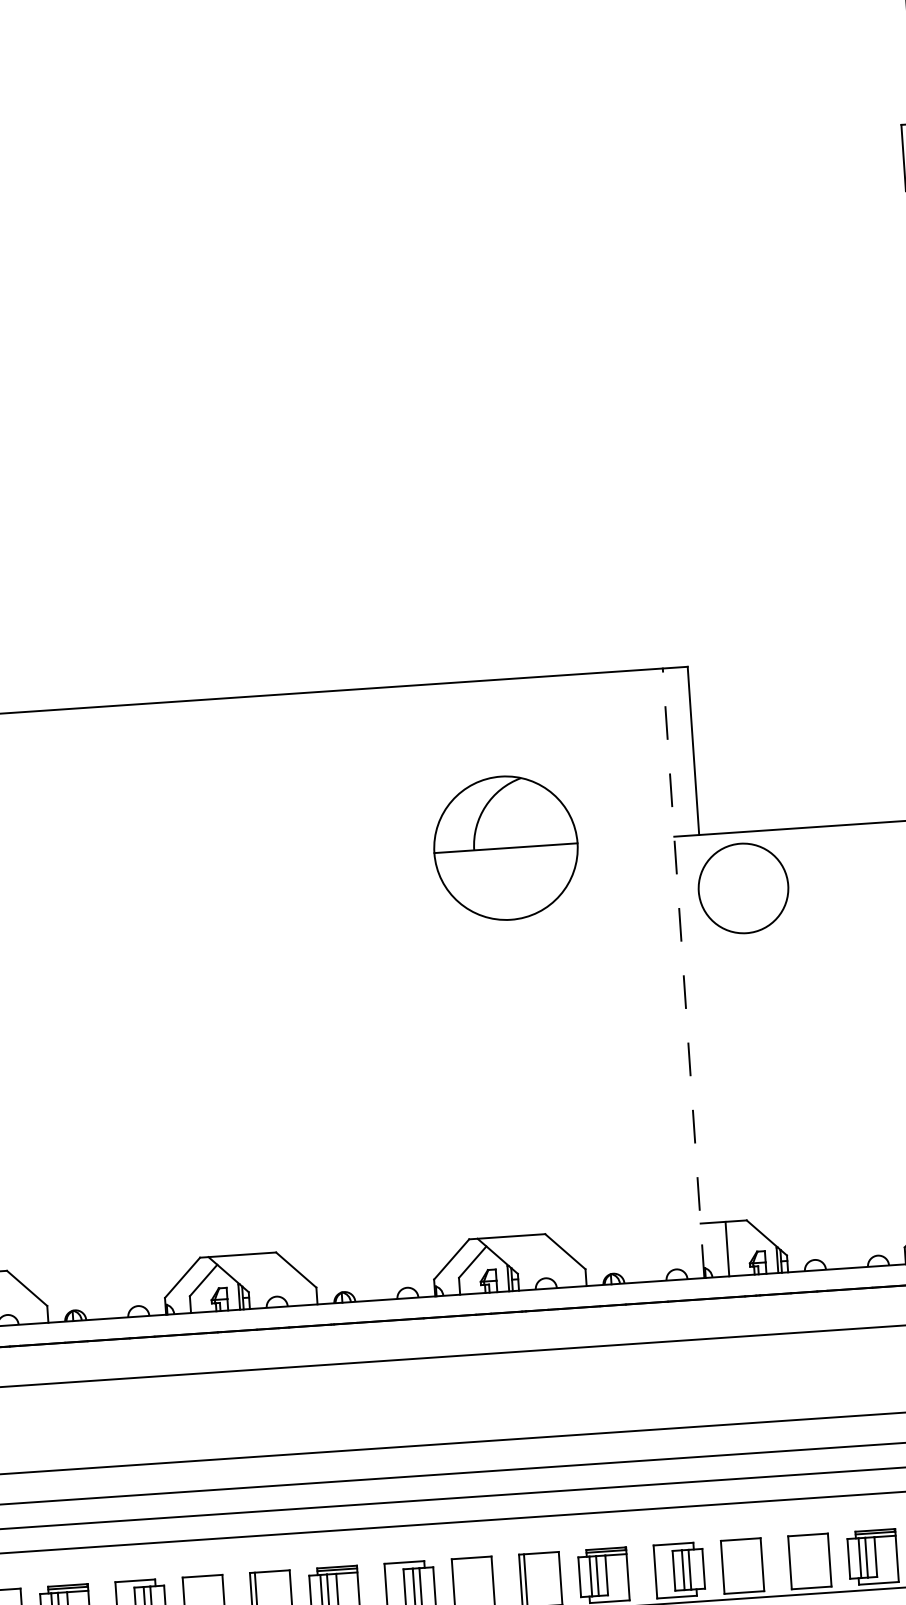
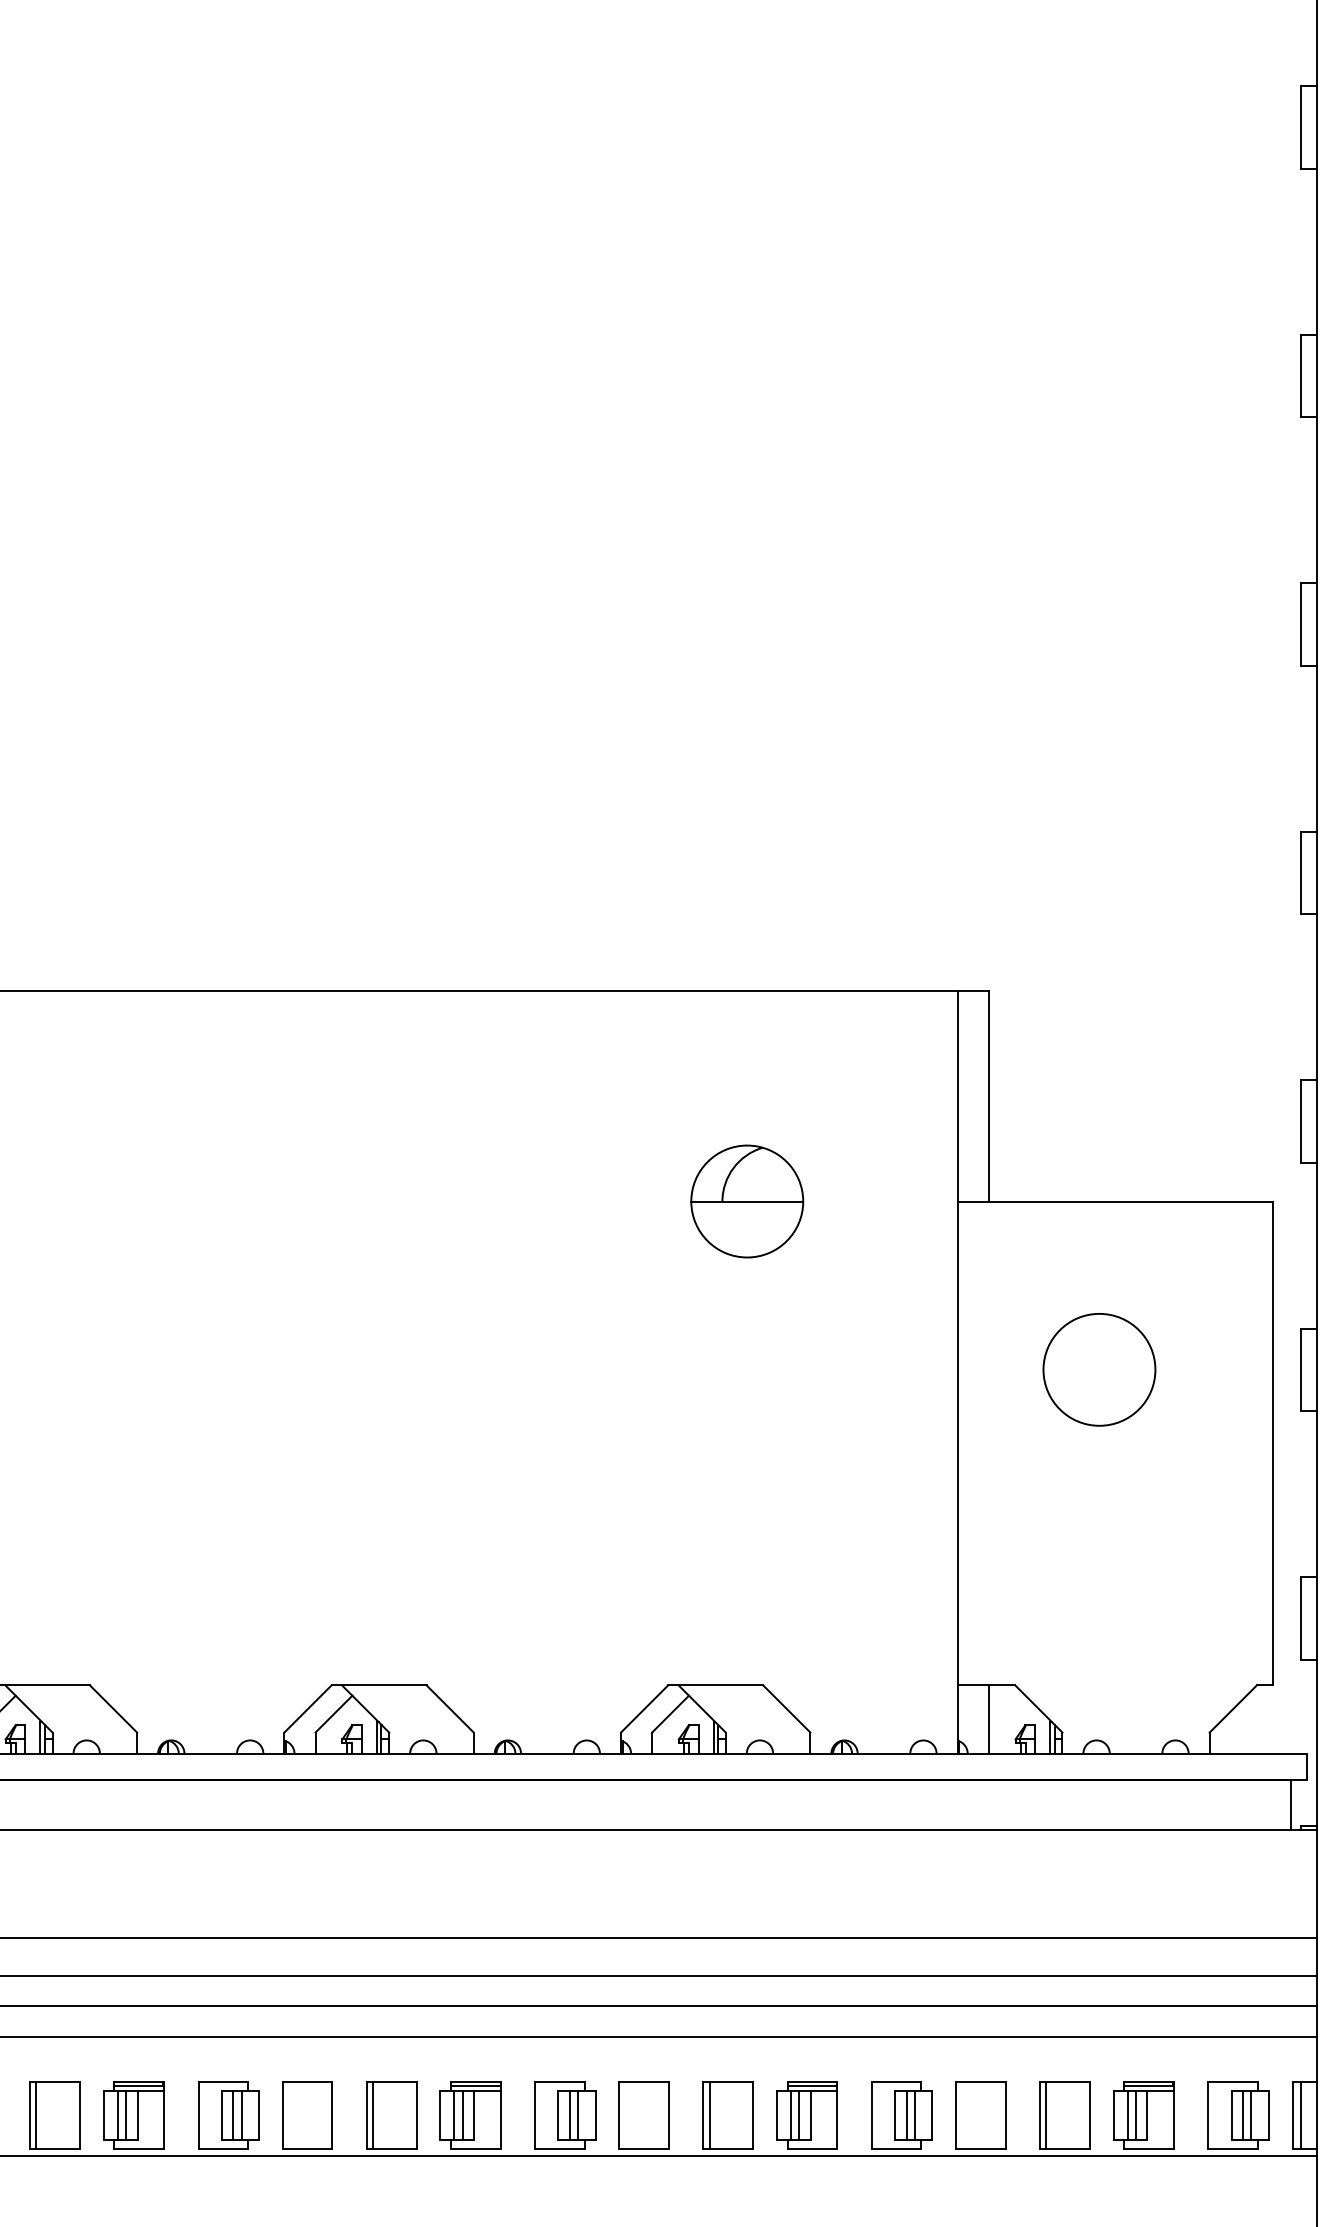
part: (506, 848) -> (747, 1201), size x0.62
circle: (743, 888) -> (1099, 1369), moved
line: (683, 972) -> (957, 1371), dashed -> solid
line: (795, 1562) -> (1046, 2115), added

